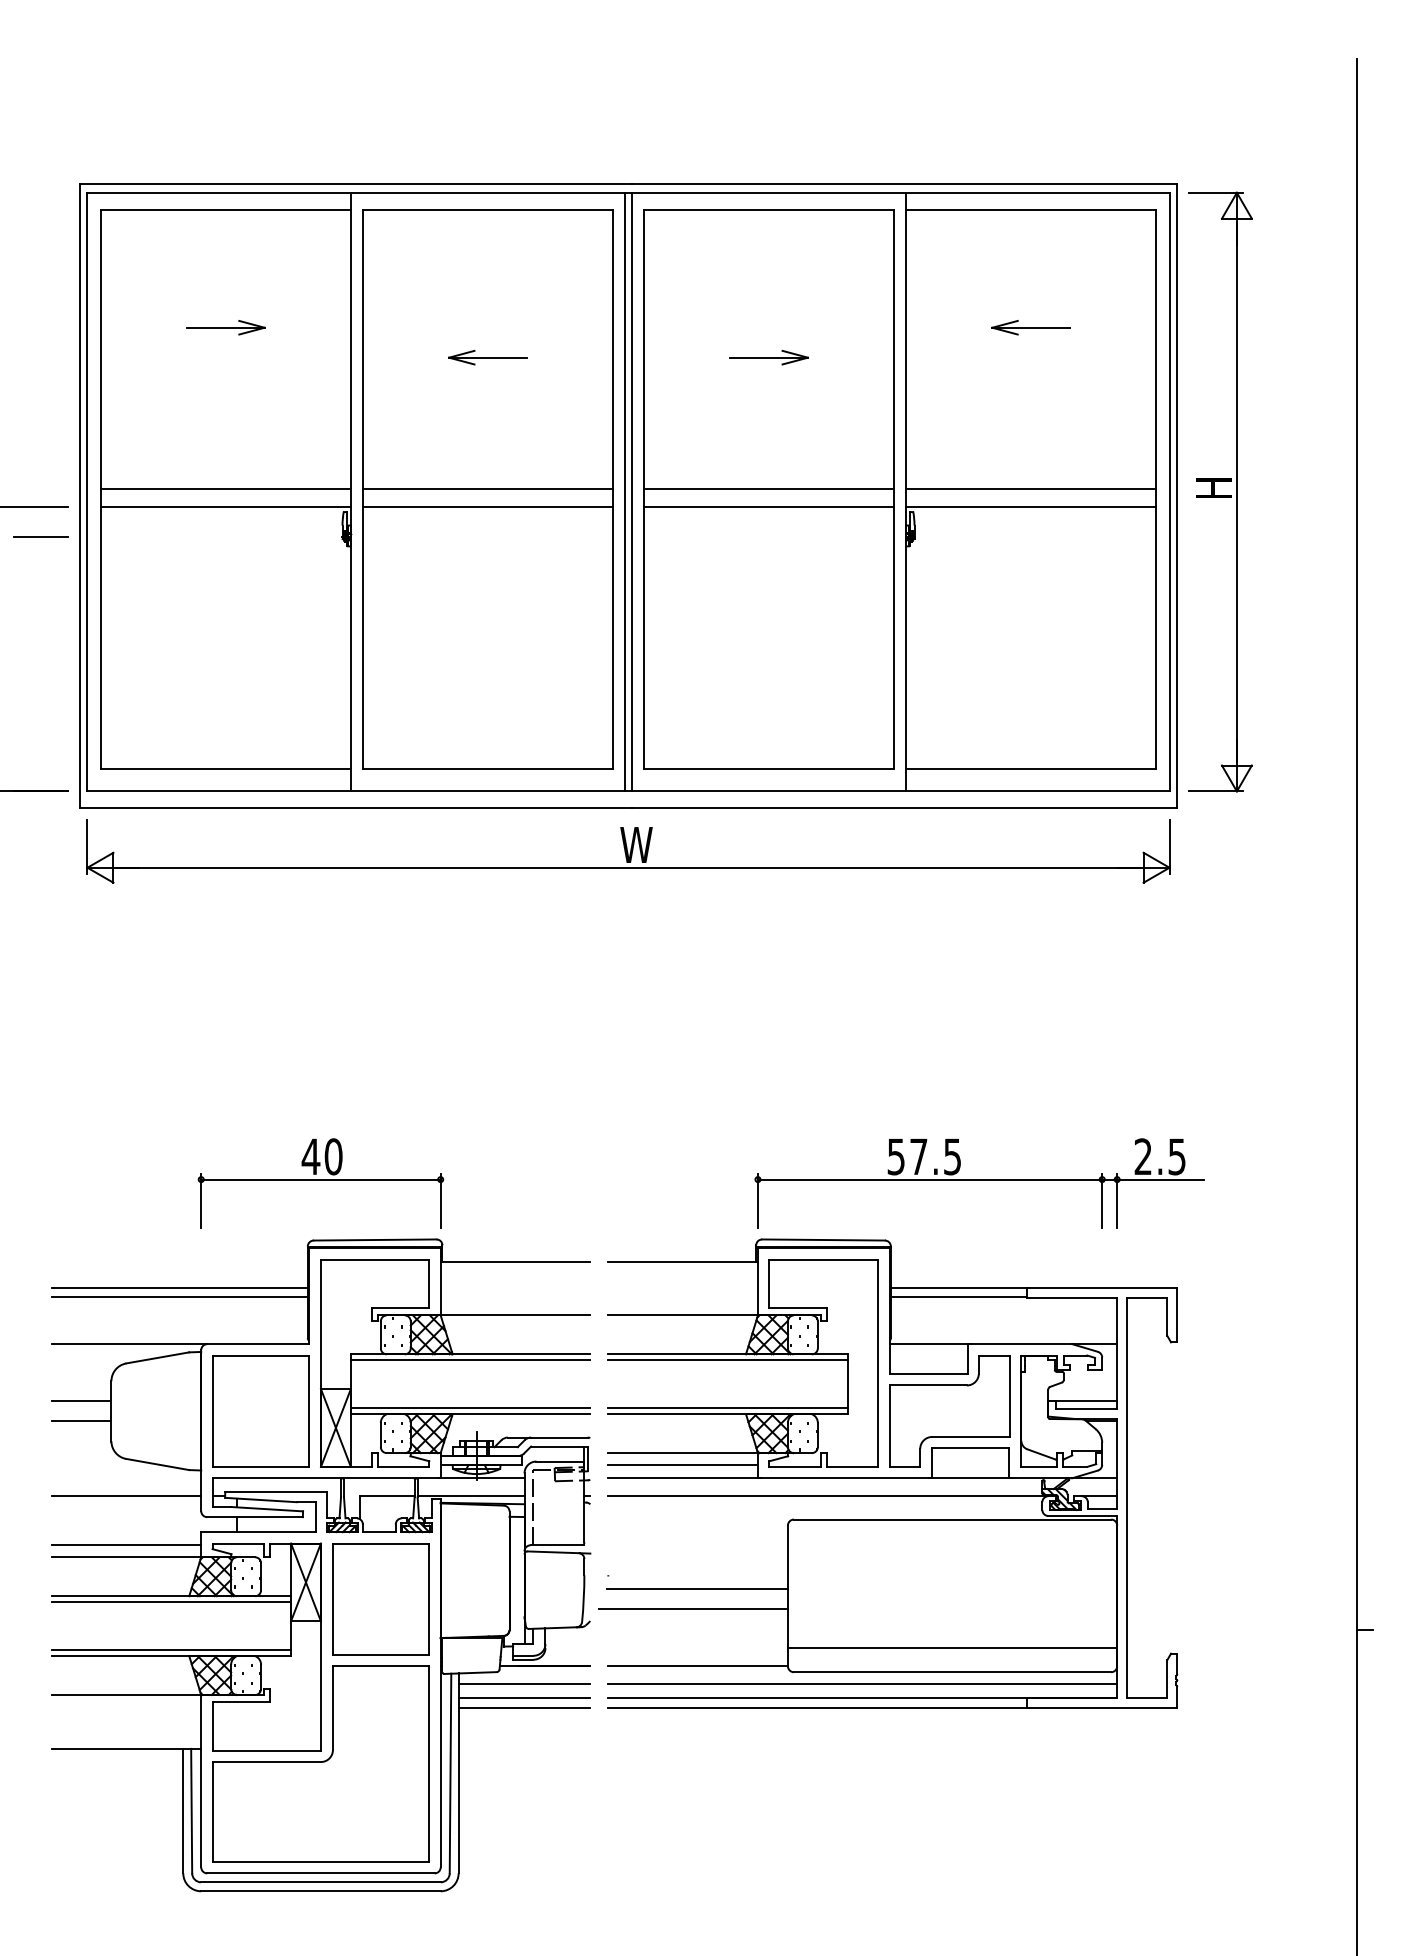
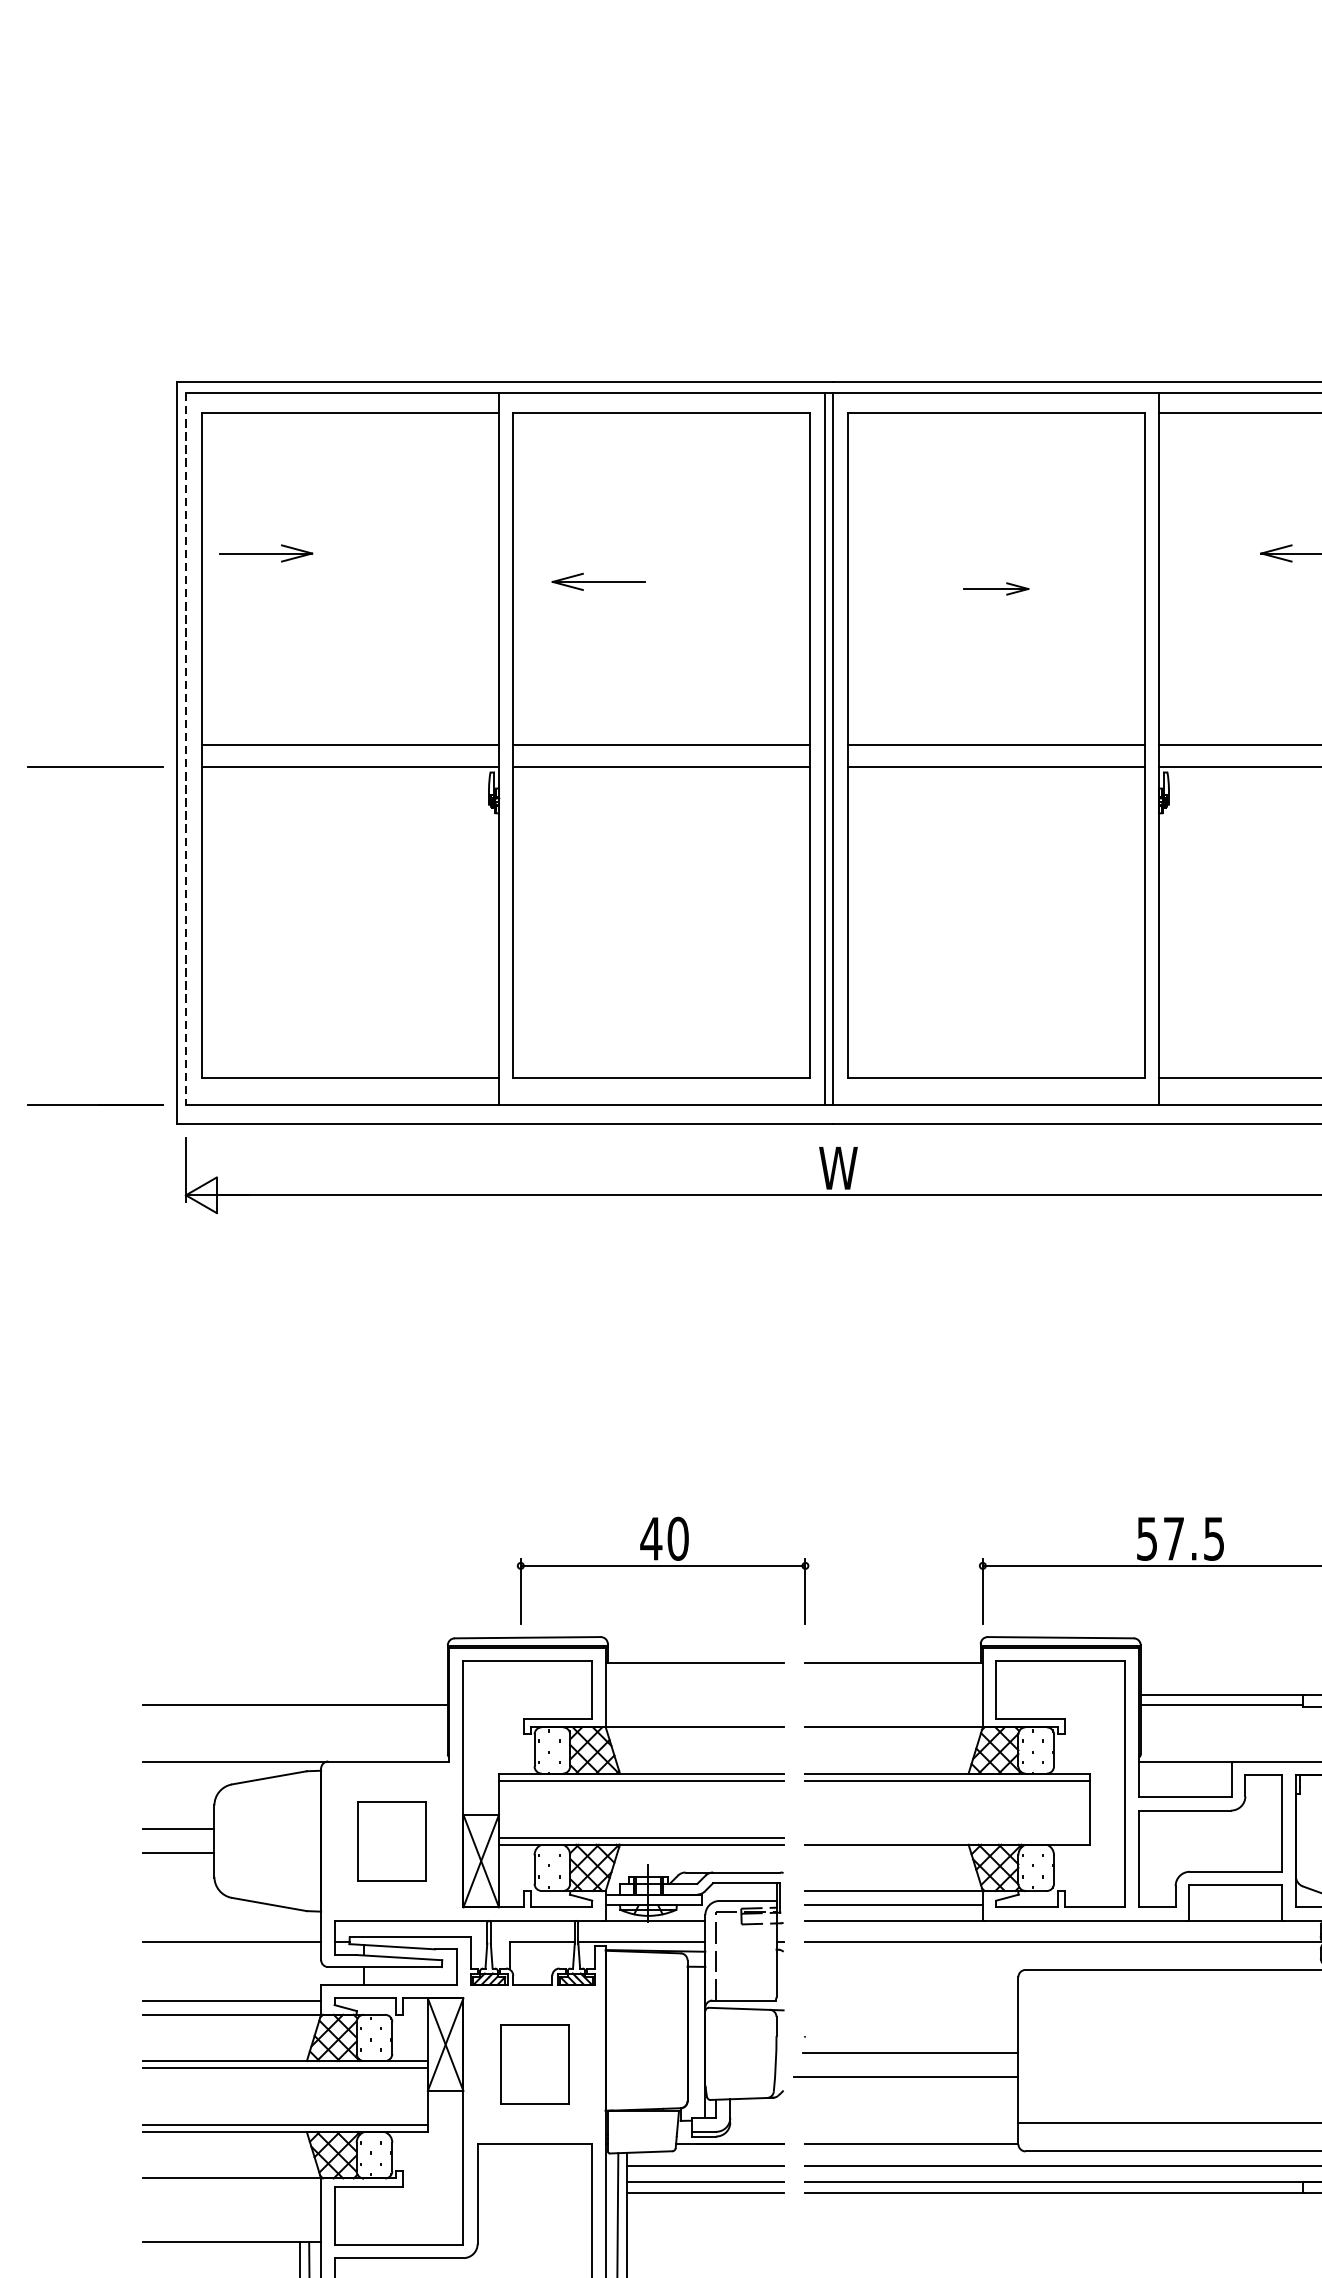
part: (225, 327) -> (265, 553), moved
part: (487, 357) -> (598, 581), moved
part: (768, 357) -> (995, 588), size x0.7
line: (87, 492) -> (185, 749), solid -> dashed
line: (41, 537) -> (131, 802), removed
part: (320, 1183) -> (662, 1570), moved
line: (179, 1288) -> (295, 1695), removed
line: (727, 1408) -> (946, 1837), removed
part: (260, 1411) -> (391, 1841), size x0.6
part: (380, 1599) -> (534, 2064), size x0.6

